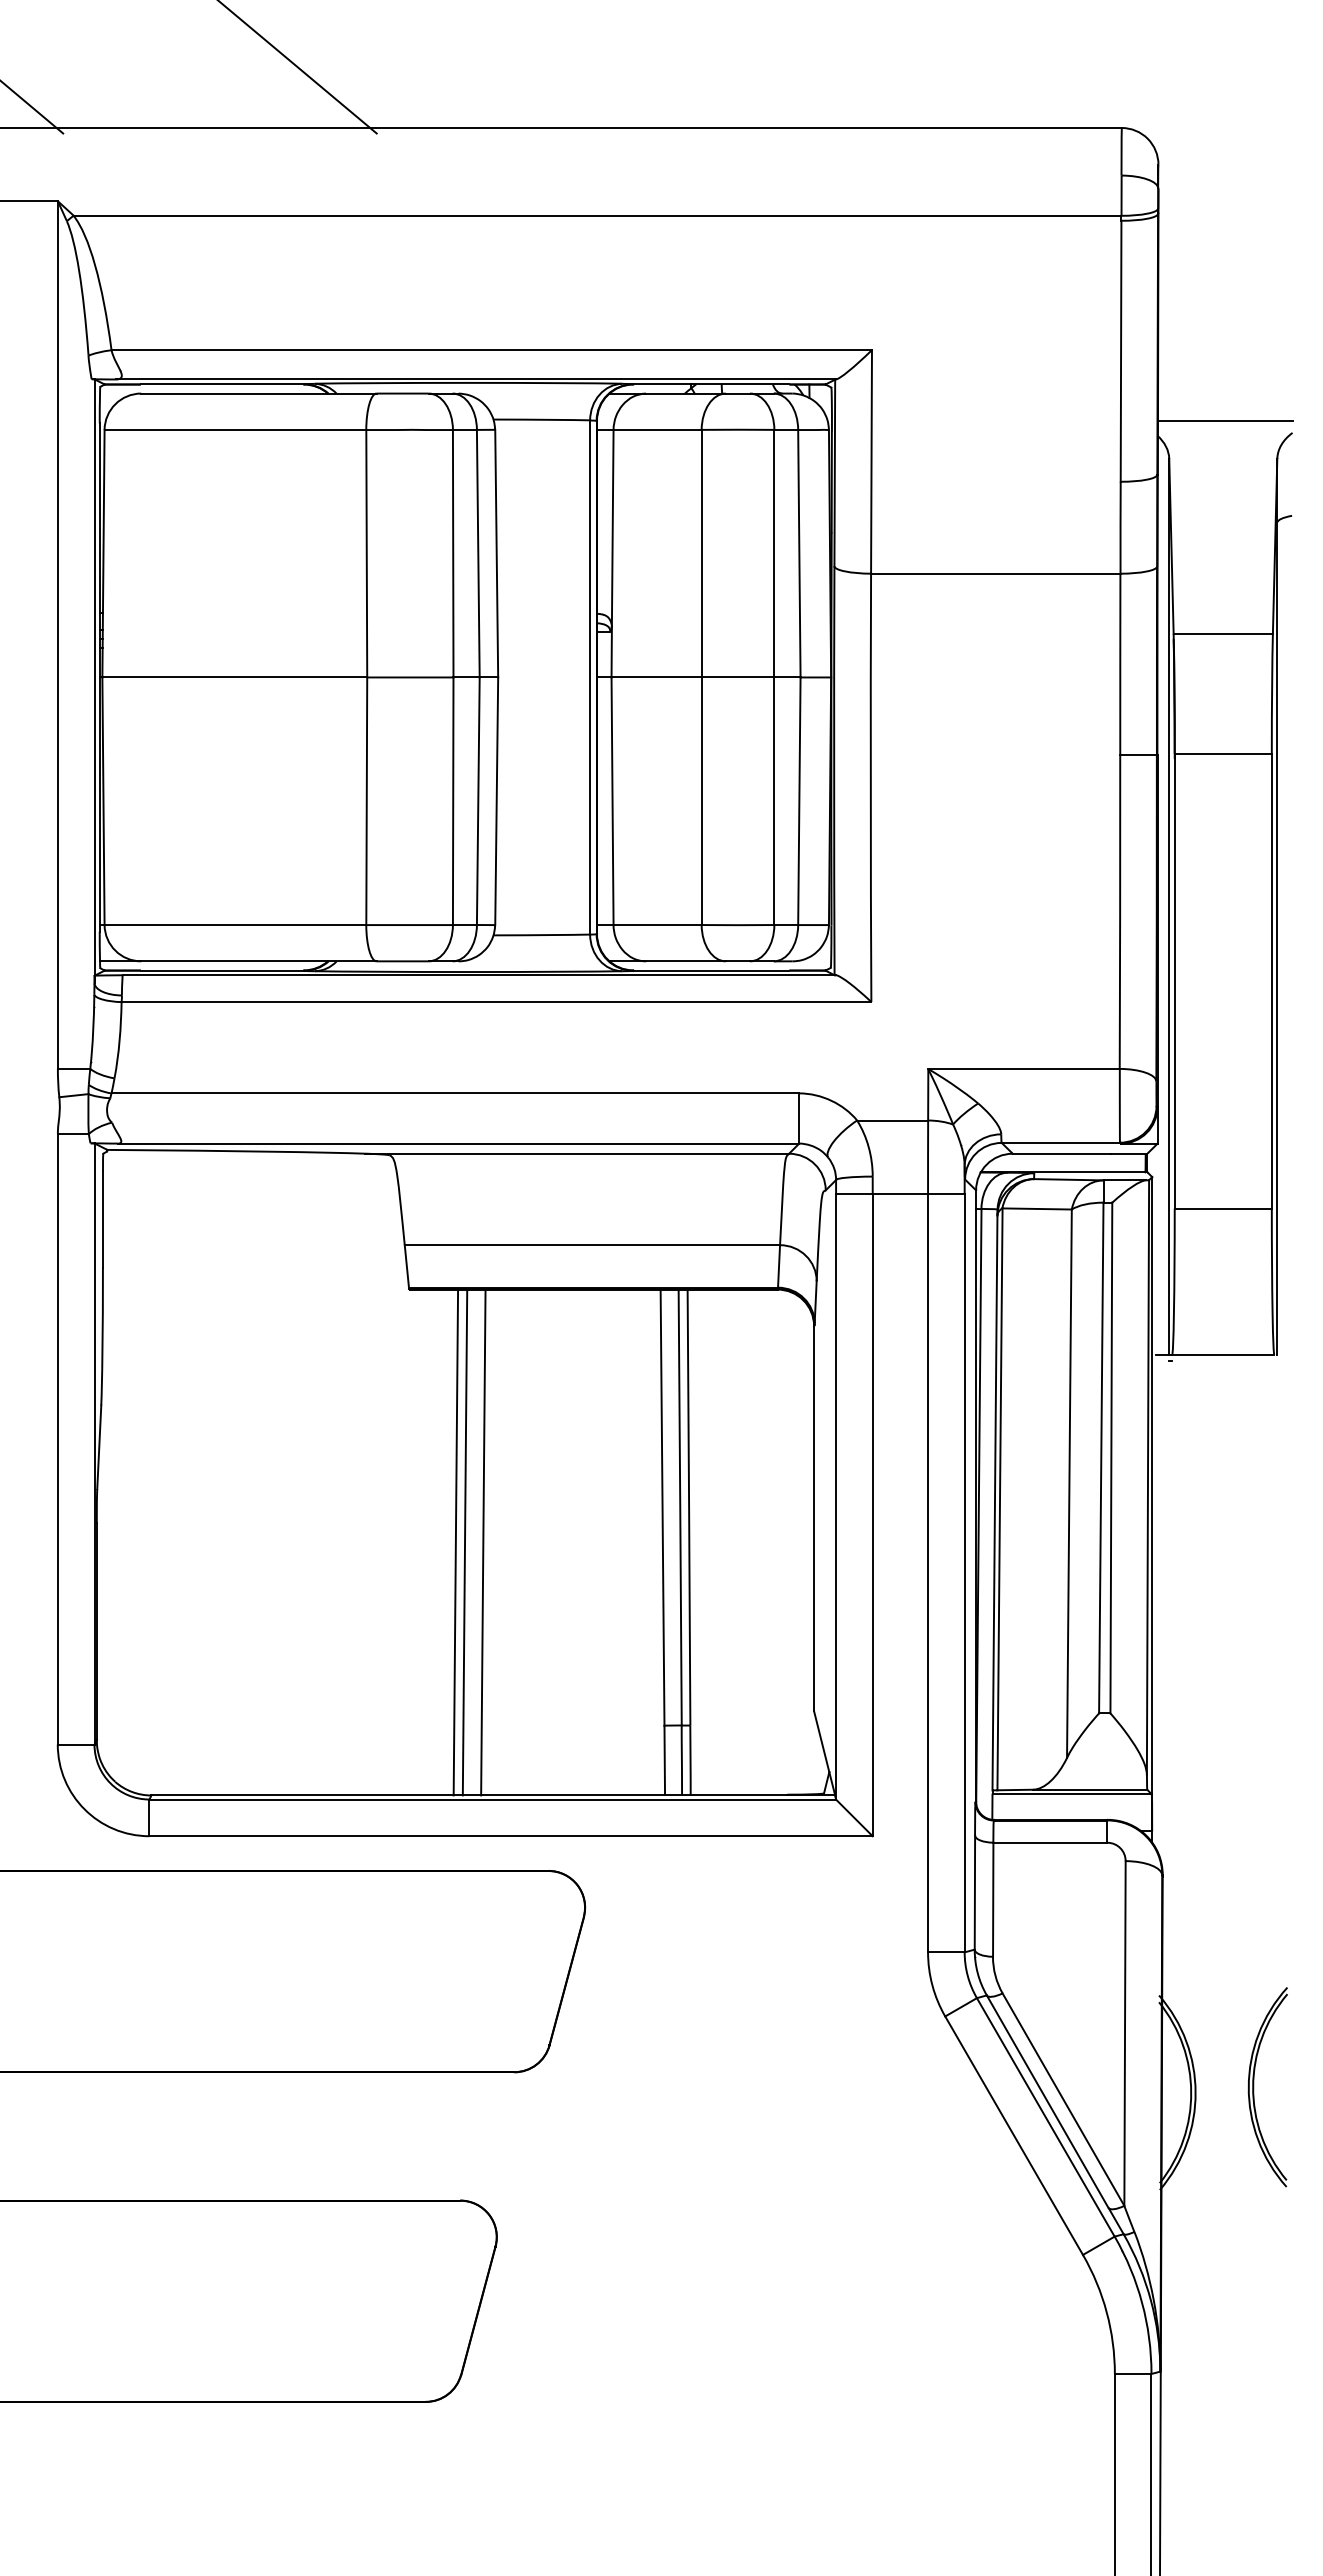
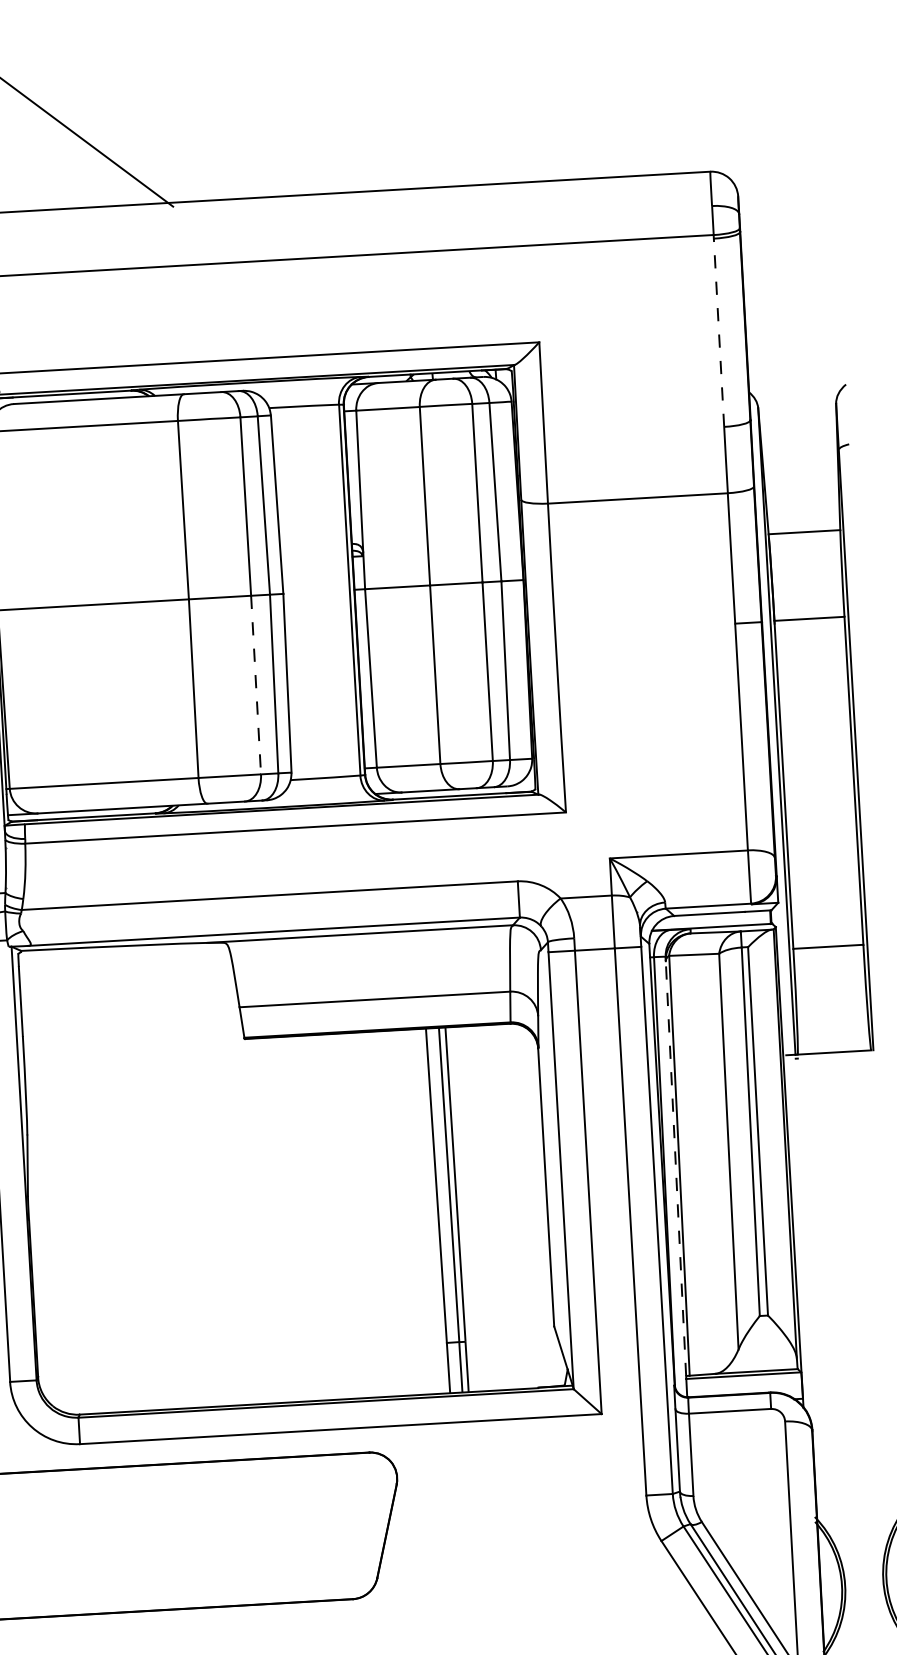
line: (1121, 350) -> (719, 332), solid -> dashed
line: (1224, 421) -> (796, 379), removed
line: (453, 801) -> (256, 685), solid -> dashed
line: (994, 1502) -> (675, 1168), solid -> dashed
line: (455, 1542) -> (288, 1219), removed
line: (464, 1542) -> (295, 1219), removed
line: (483, 1542) -> (308, 1218), removed

